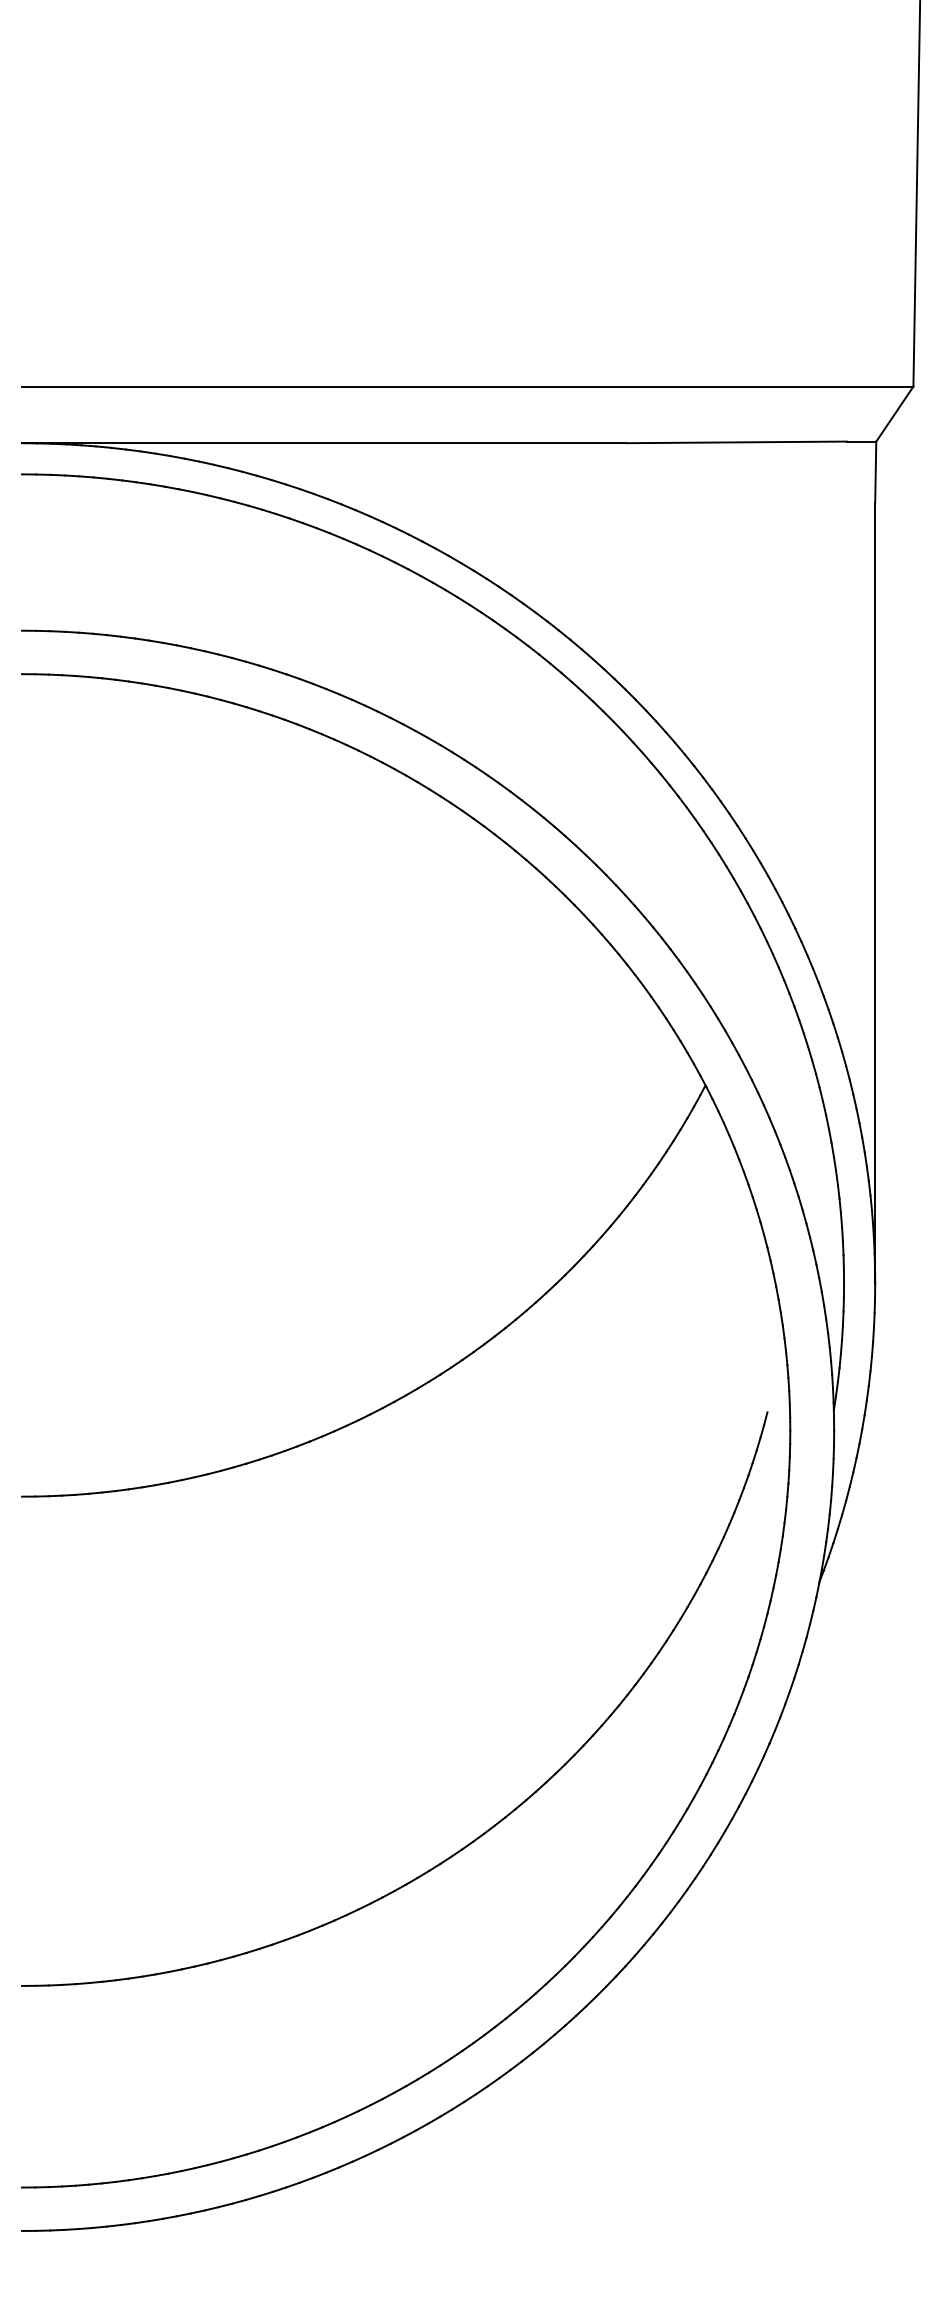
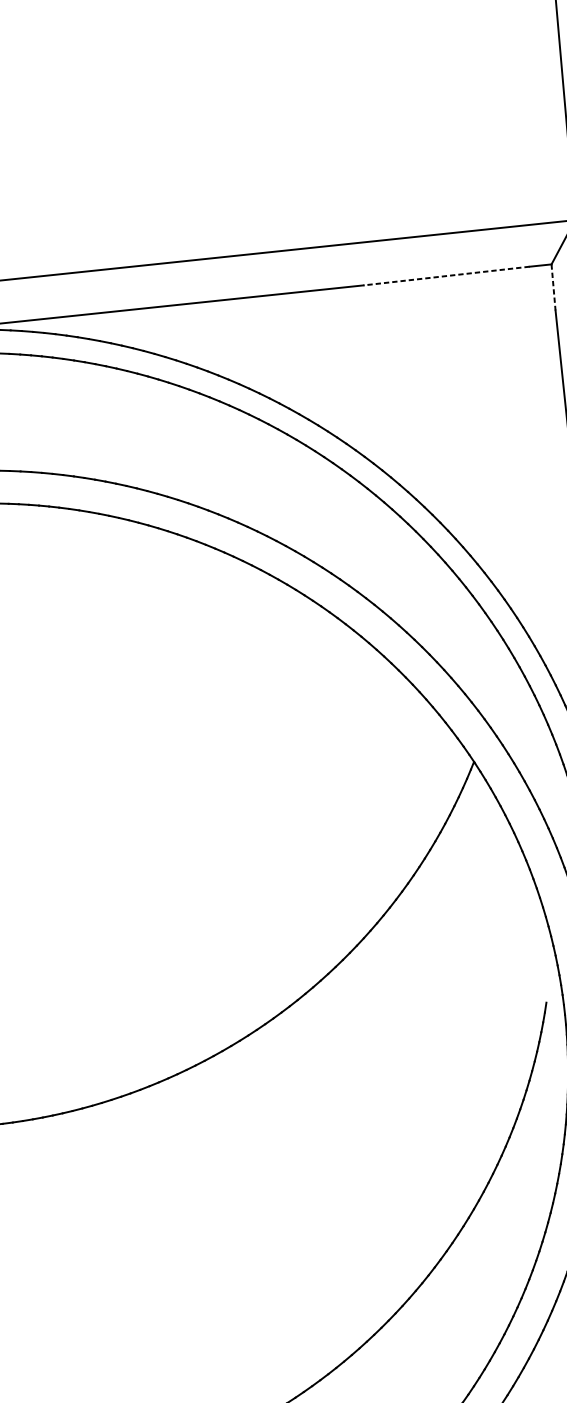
line: (736, 442) -> (446, 276), solid -> dashed
line: (875, 472) -> (553, 287), solid -> dashed

